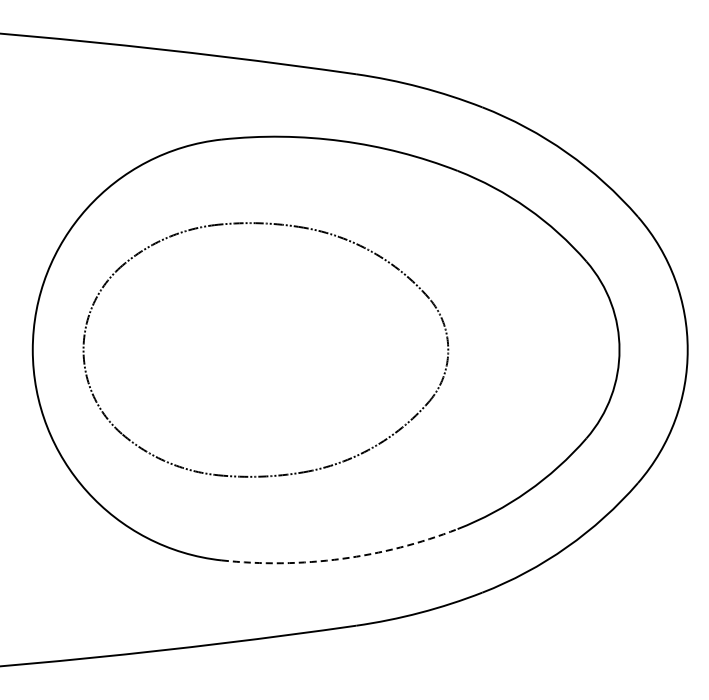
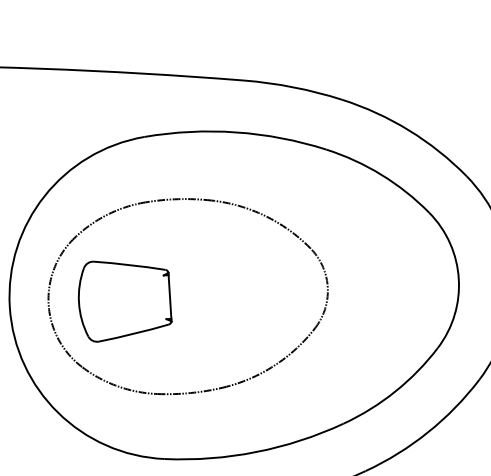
part: (182, 349) -> (124, 299), added
arc: (341, 558) -> (256, 451), dashed -> solid

